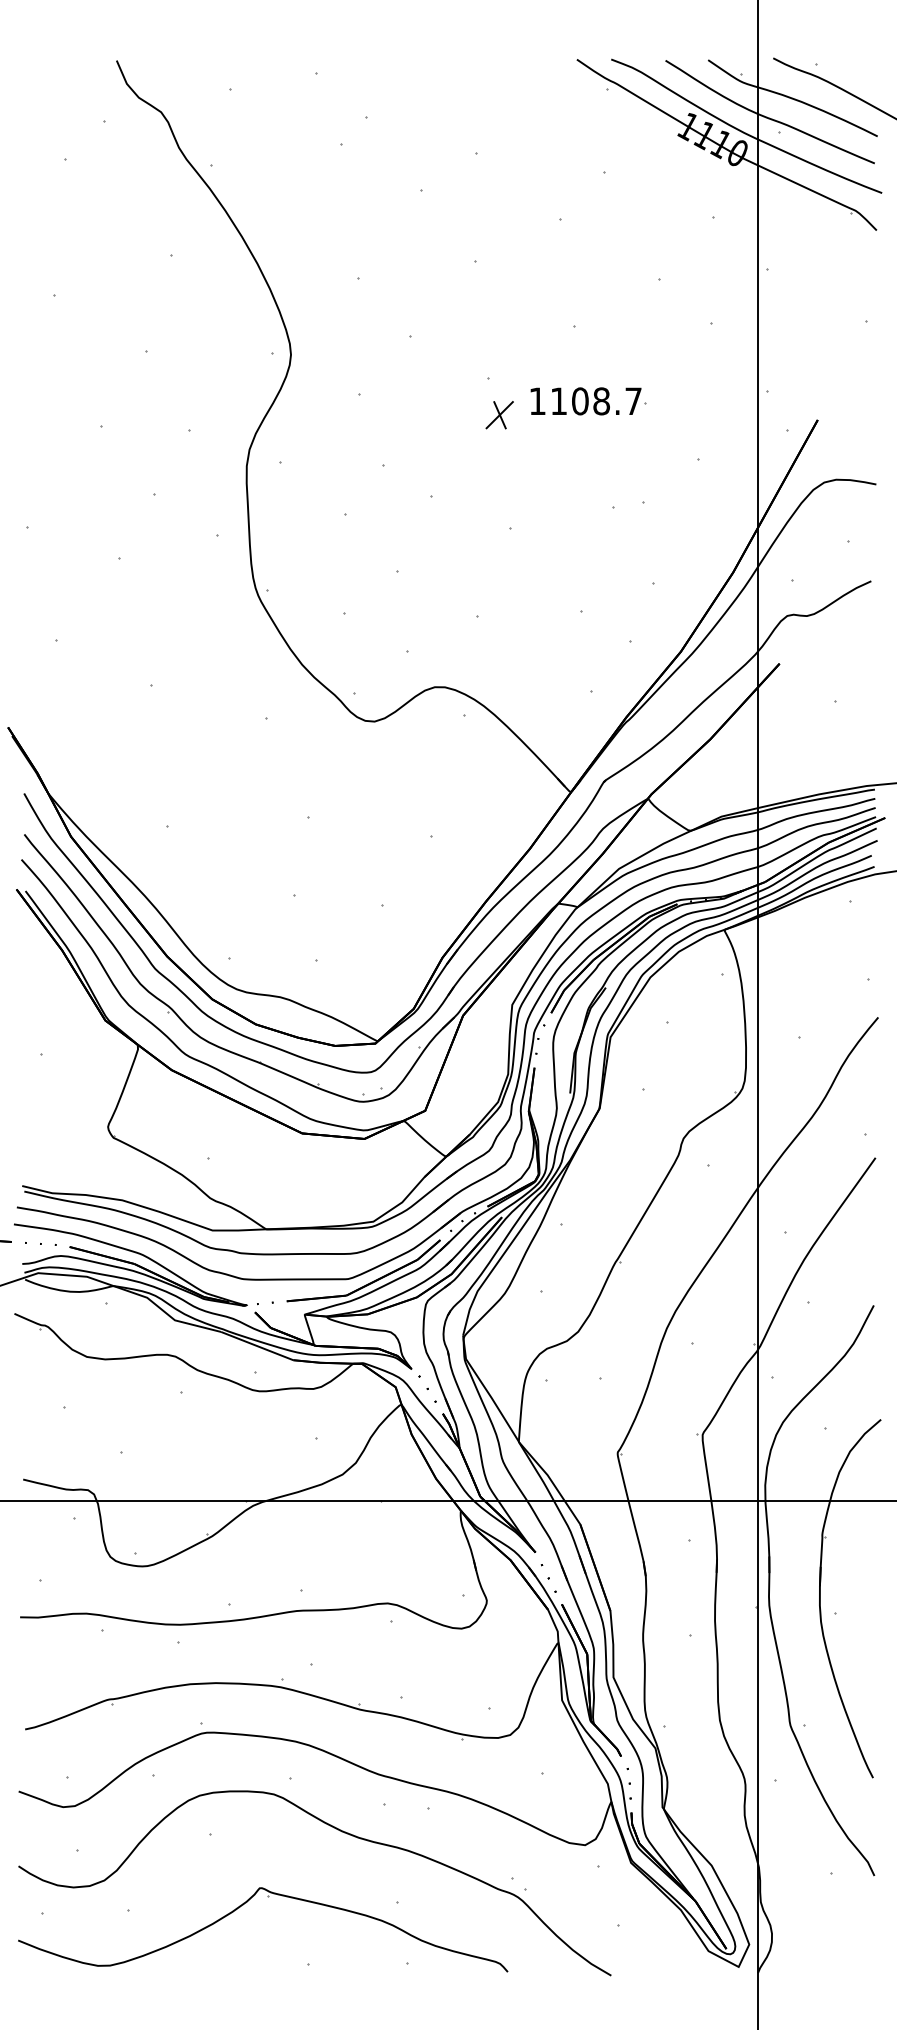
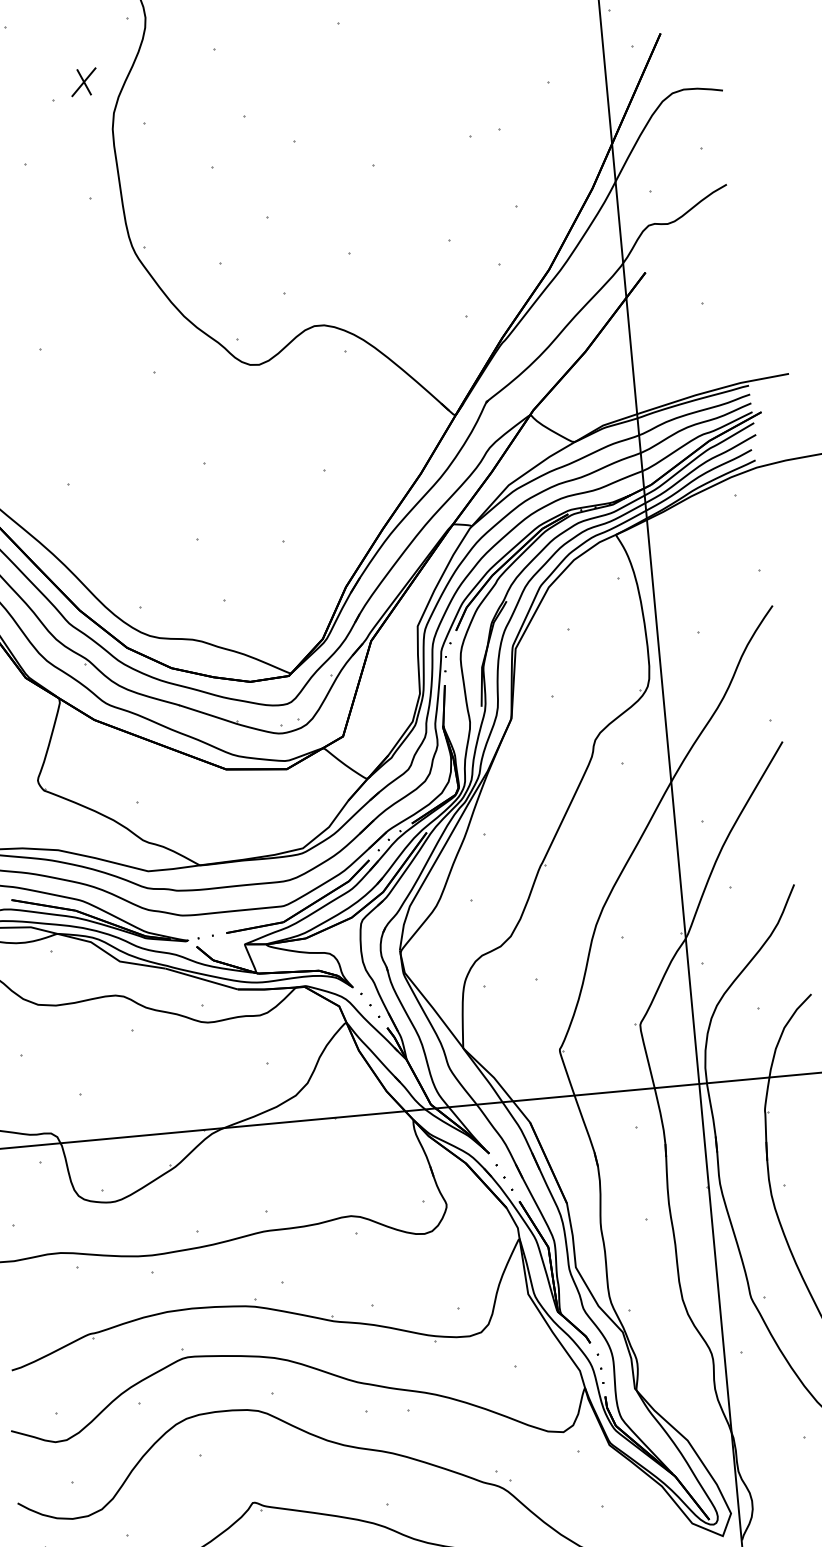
part: (588, 401) -> (437, 36), removed
part: (499, 415) -> (83, 82), moved

